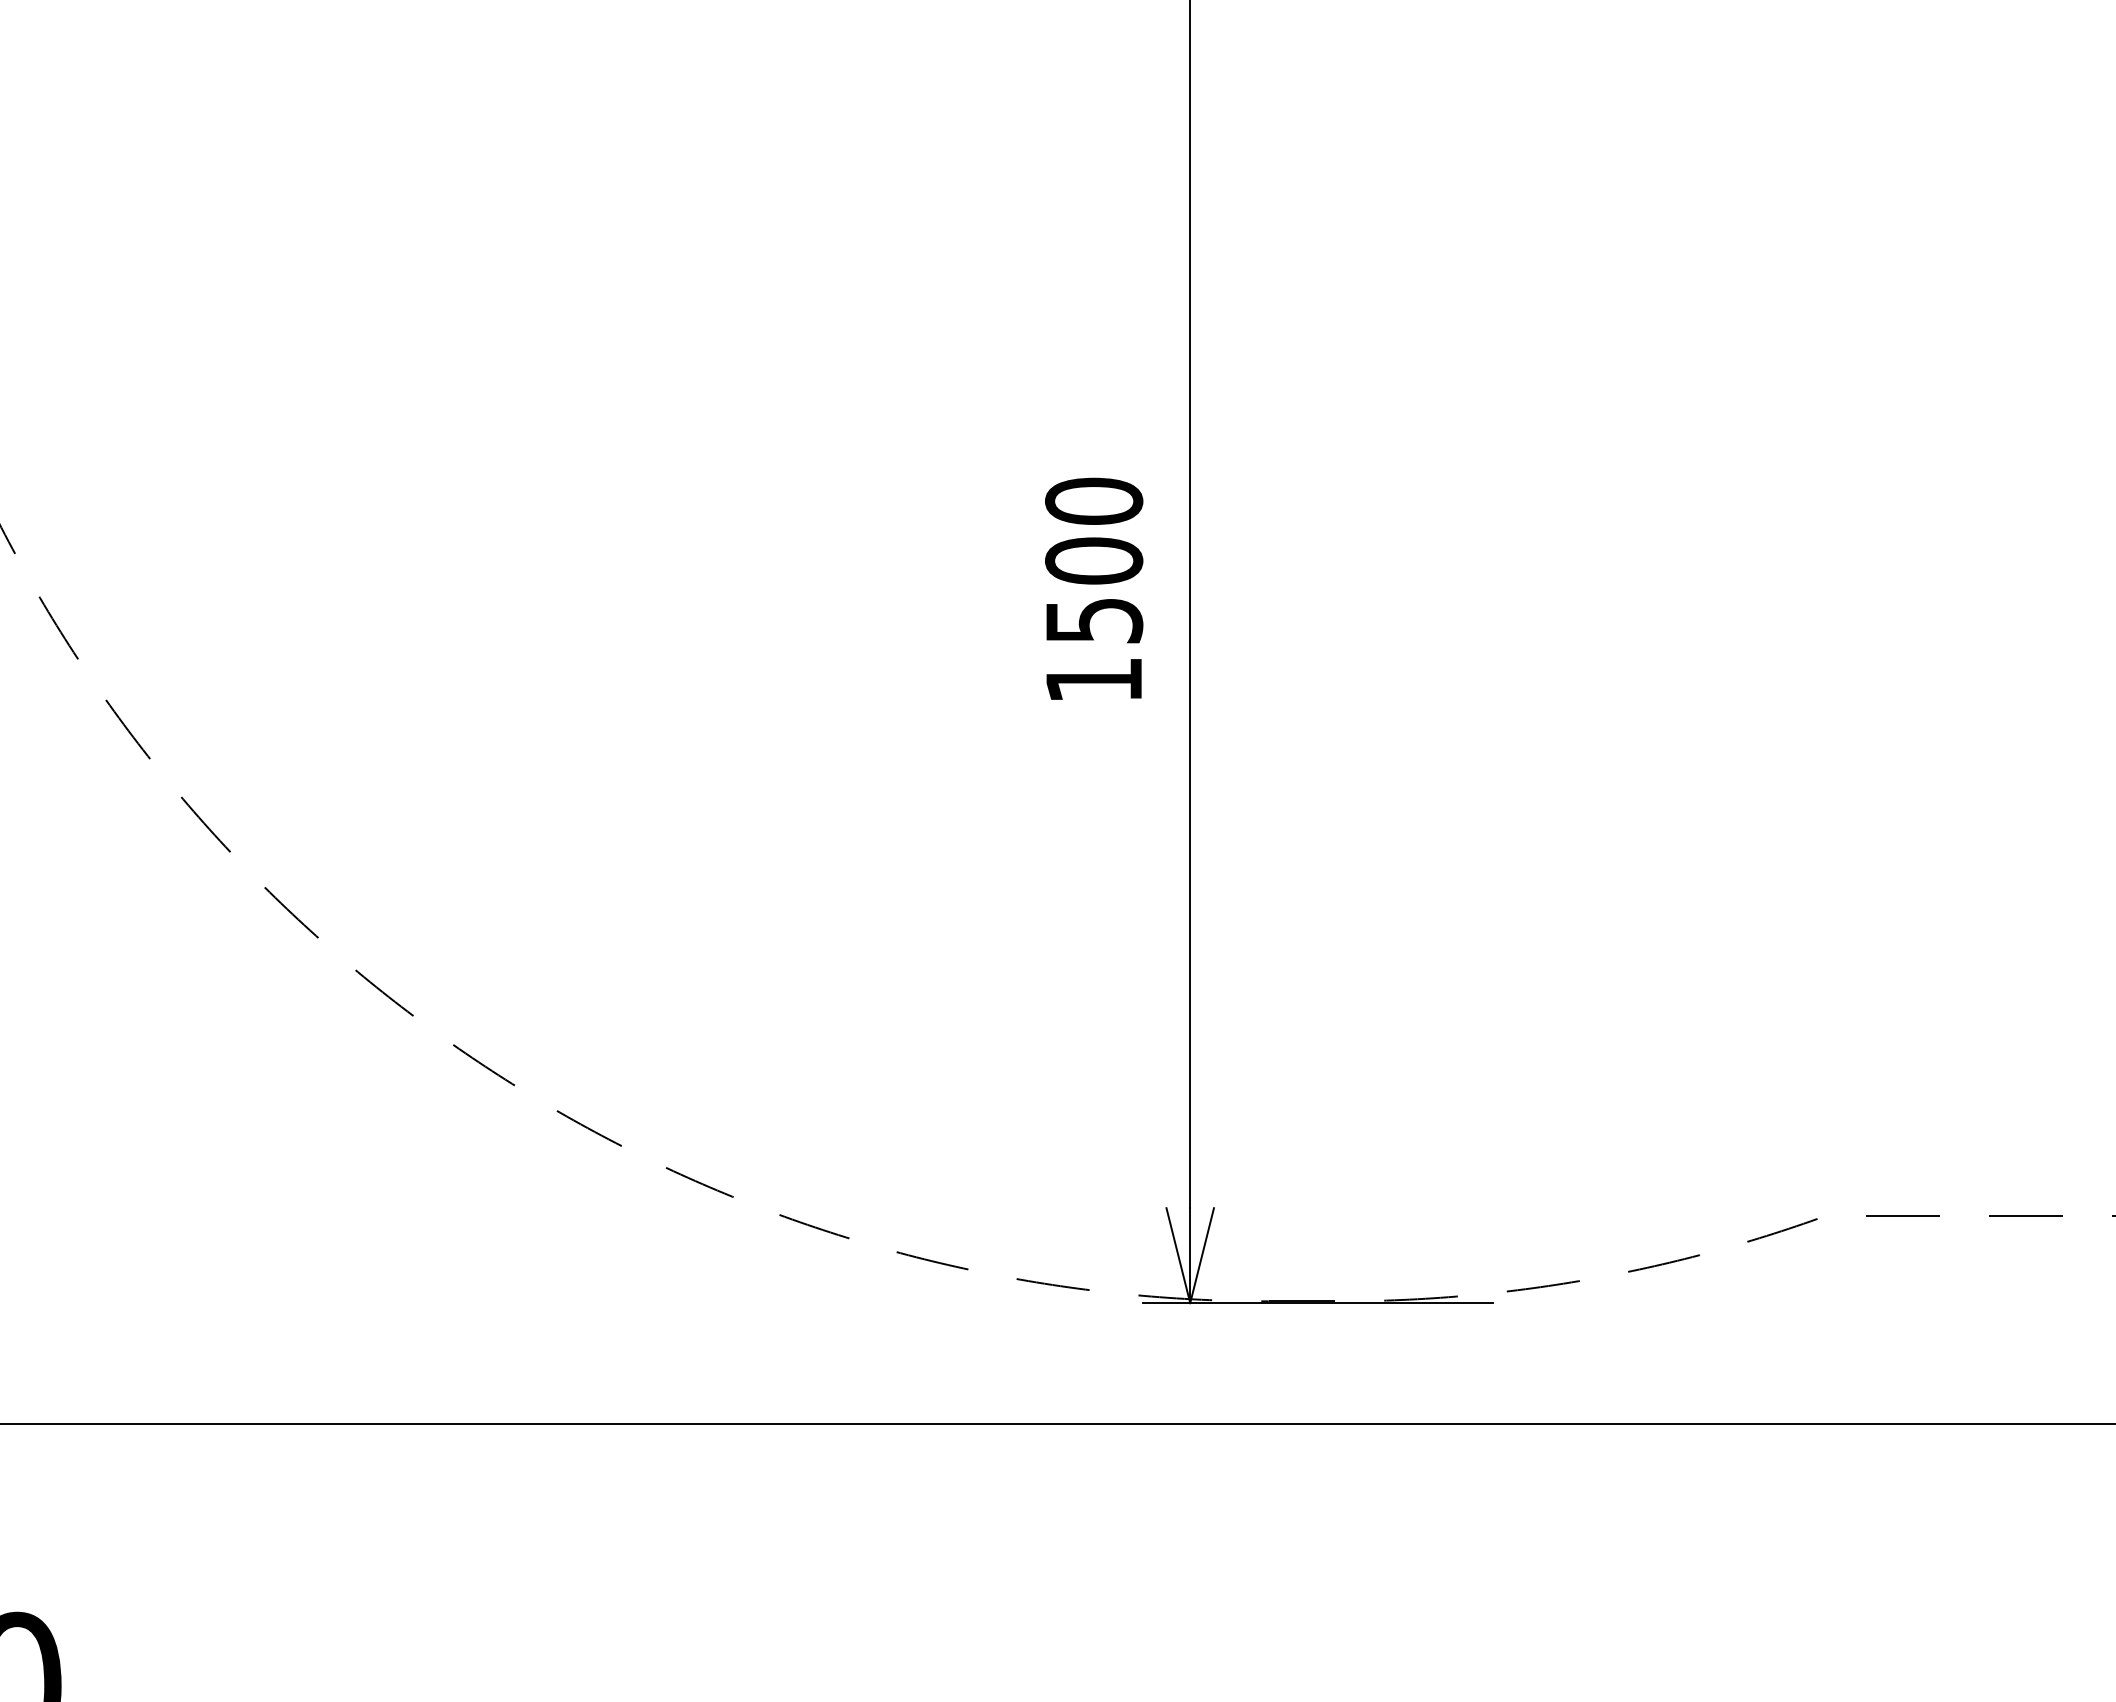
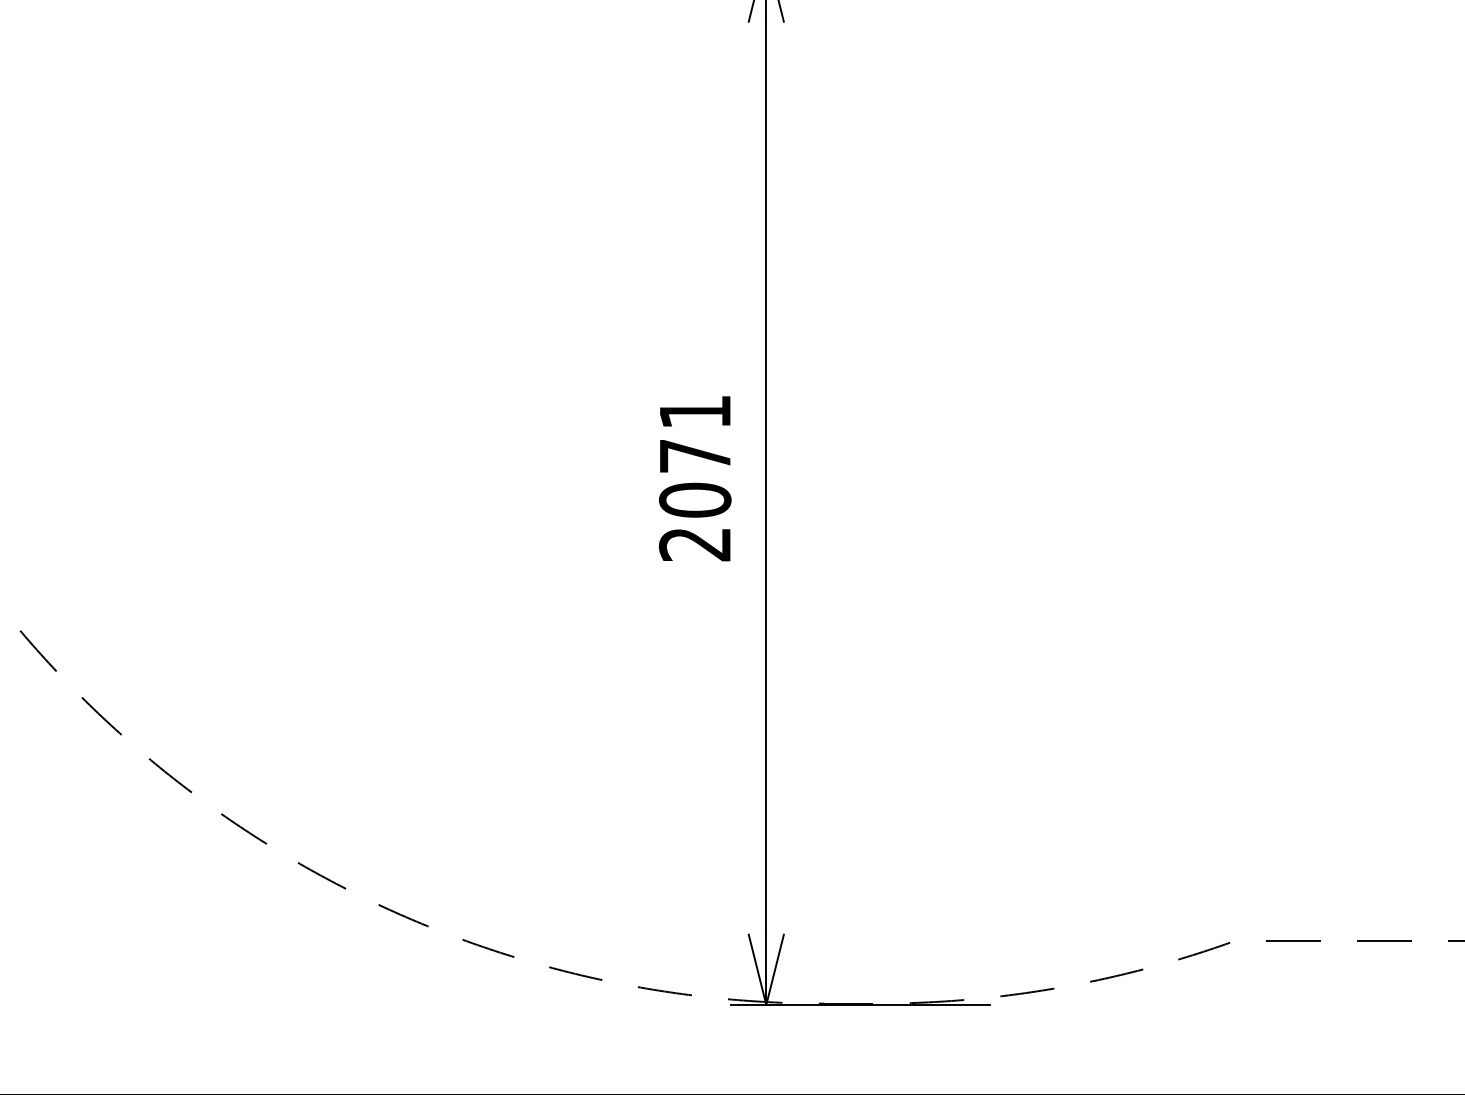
text: (1094, 590) -> (695, 477), 1500 -> 2071

